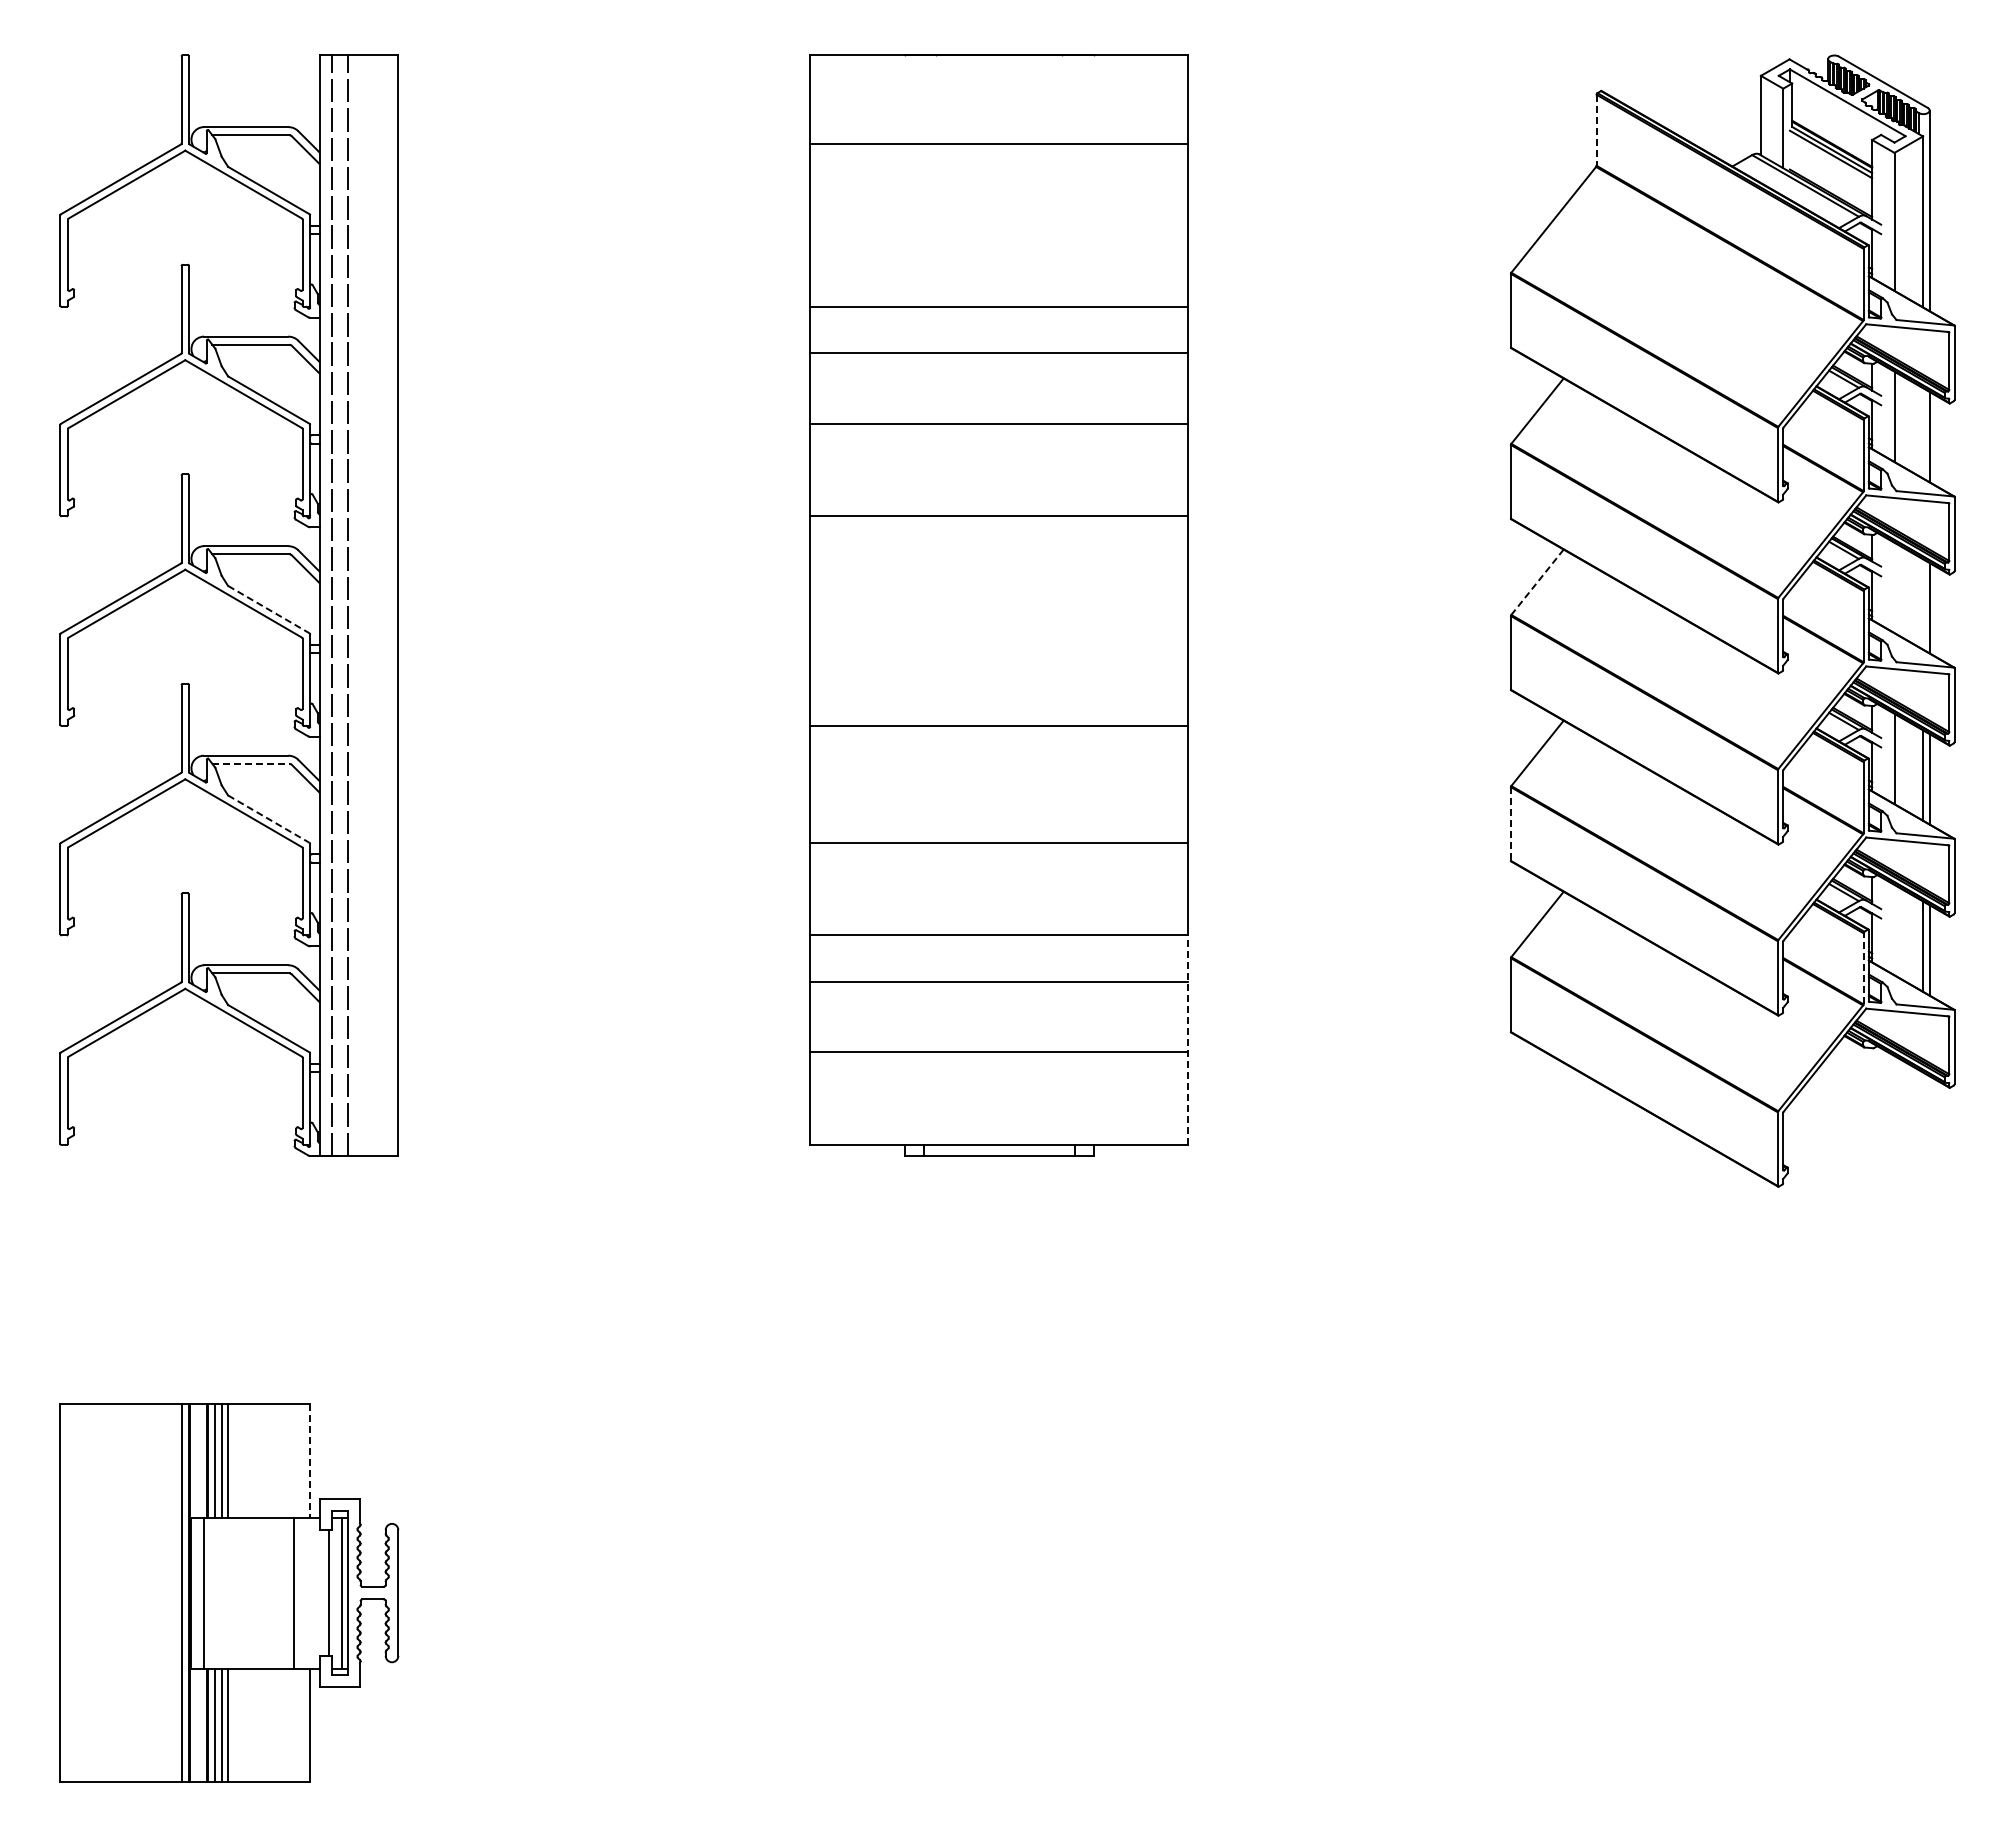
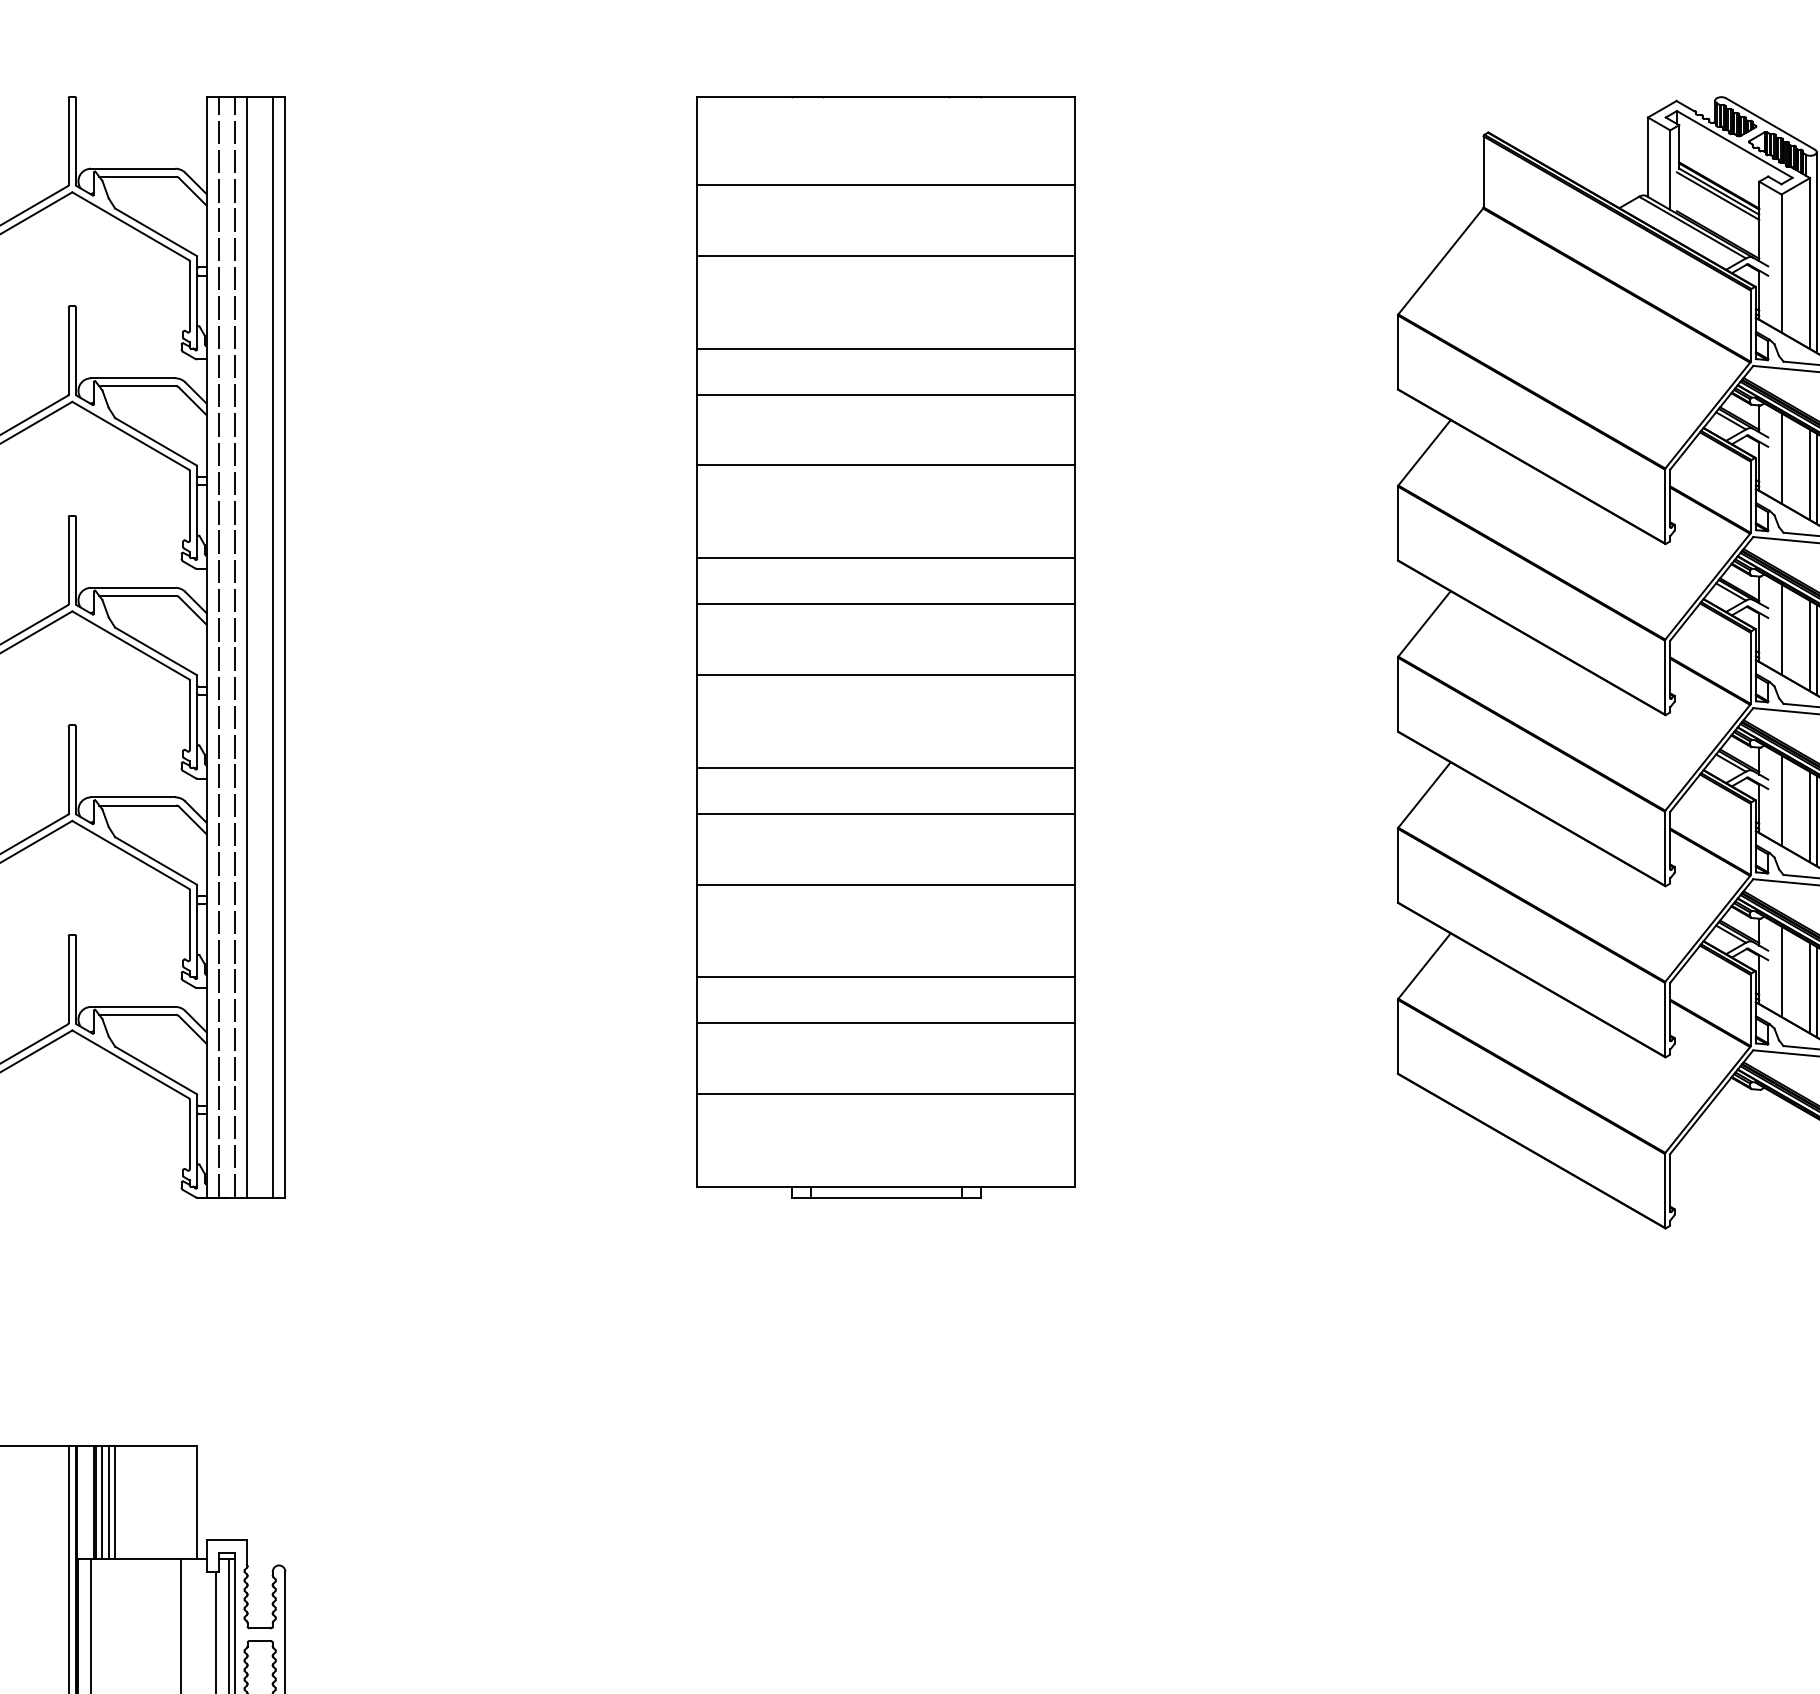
line: (1596, 130) -> (1483, 172), dashed -> solid
line: (998, 214) -> (885, 256), added
line: (1923, 433) -> (1810, 475), added
line: (998, 562) -> (885, 604), added
line: (1537, 582) -> (1424, 624), dashed -> solid
line: (1894, 587) -> (1781, 629), added
line: (1923, 604) -> (1810, 646), added
line: (360, 605) -> (247, 647), added
line: (385, 605) -> (272, 647), added
line: (269, 609) -> (156, 651), dashed -> solid
line: (998, 633) -> (885, 675), added
line: (250, 763) -> (137, 805), dashed -> solid
line: (998, 772) -> (885, 814), added
line: (269, 819) -> (156, 861), dashed -> solid
line: (1510, 824) -> (1397, 866), dashed -> solid
line: (1894, 929) -> (1781, 971), added
line: (1863, 968) -> (1750, 1010), dashed -> solid
line: (1187, 1040) -> (1074, 1082), dashed -> solid
line: (310, 1460) -> (197, 1502), dashed -> solid

